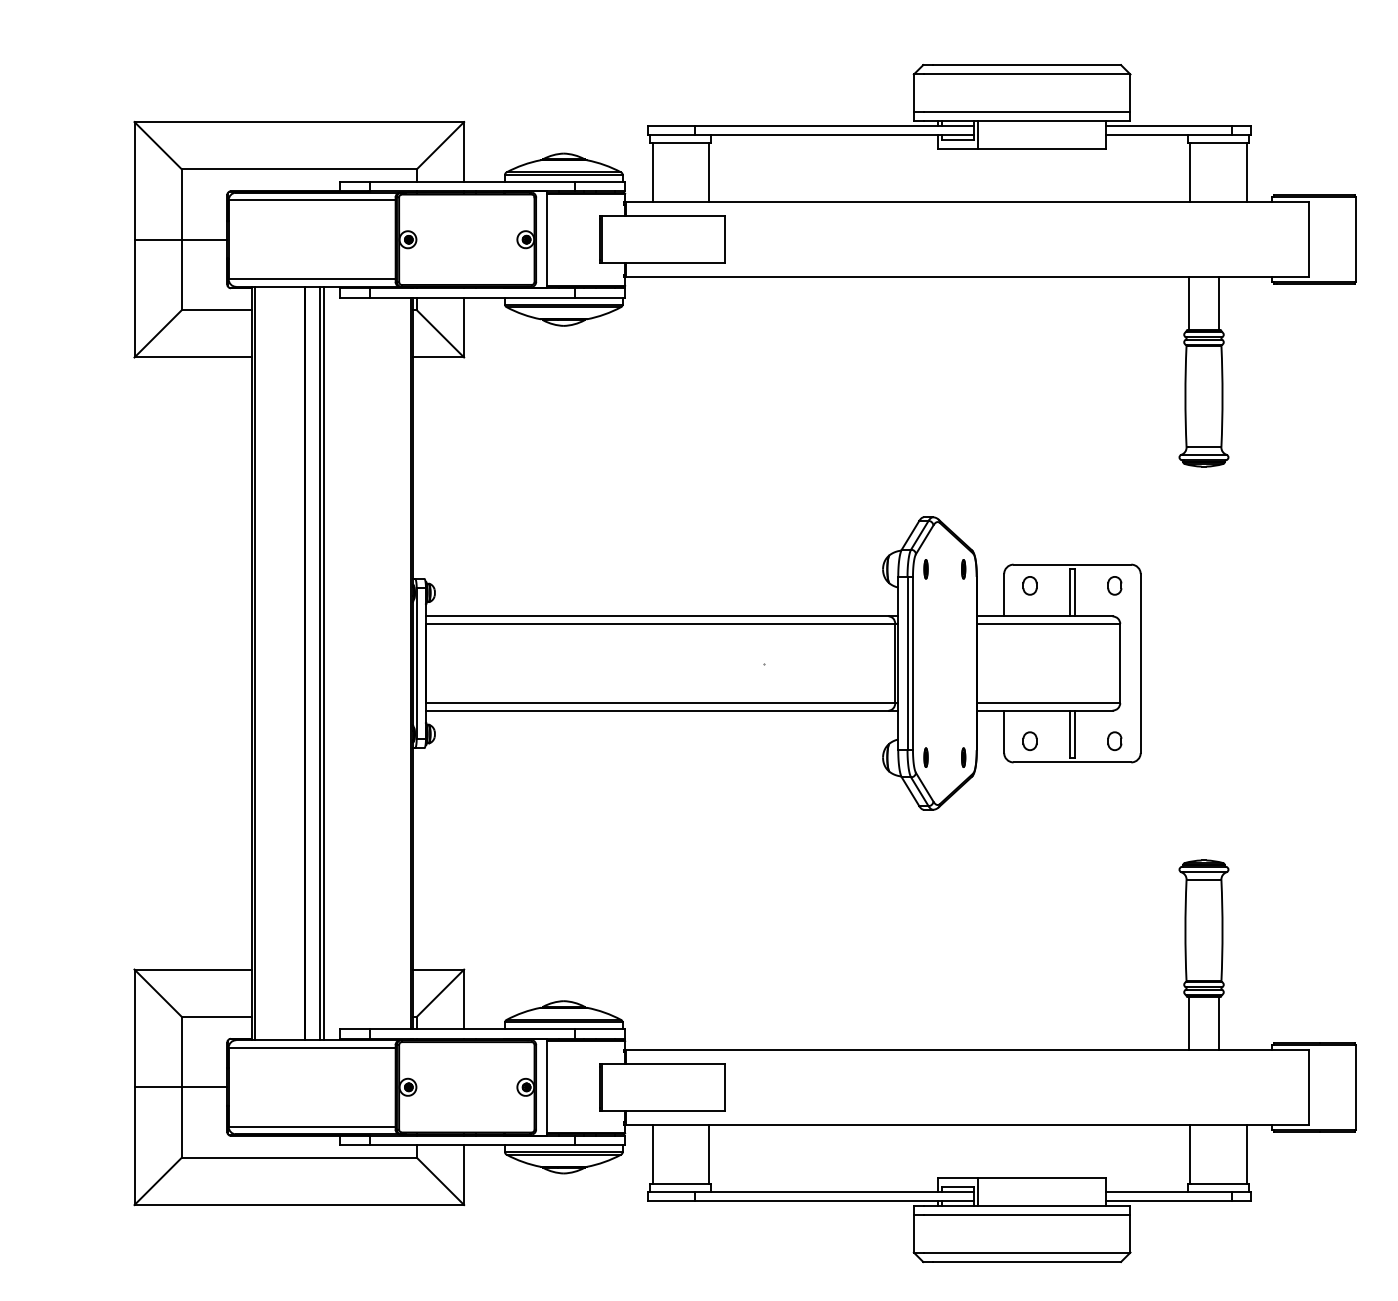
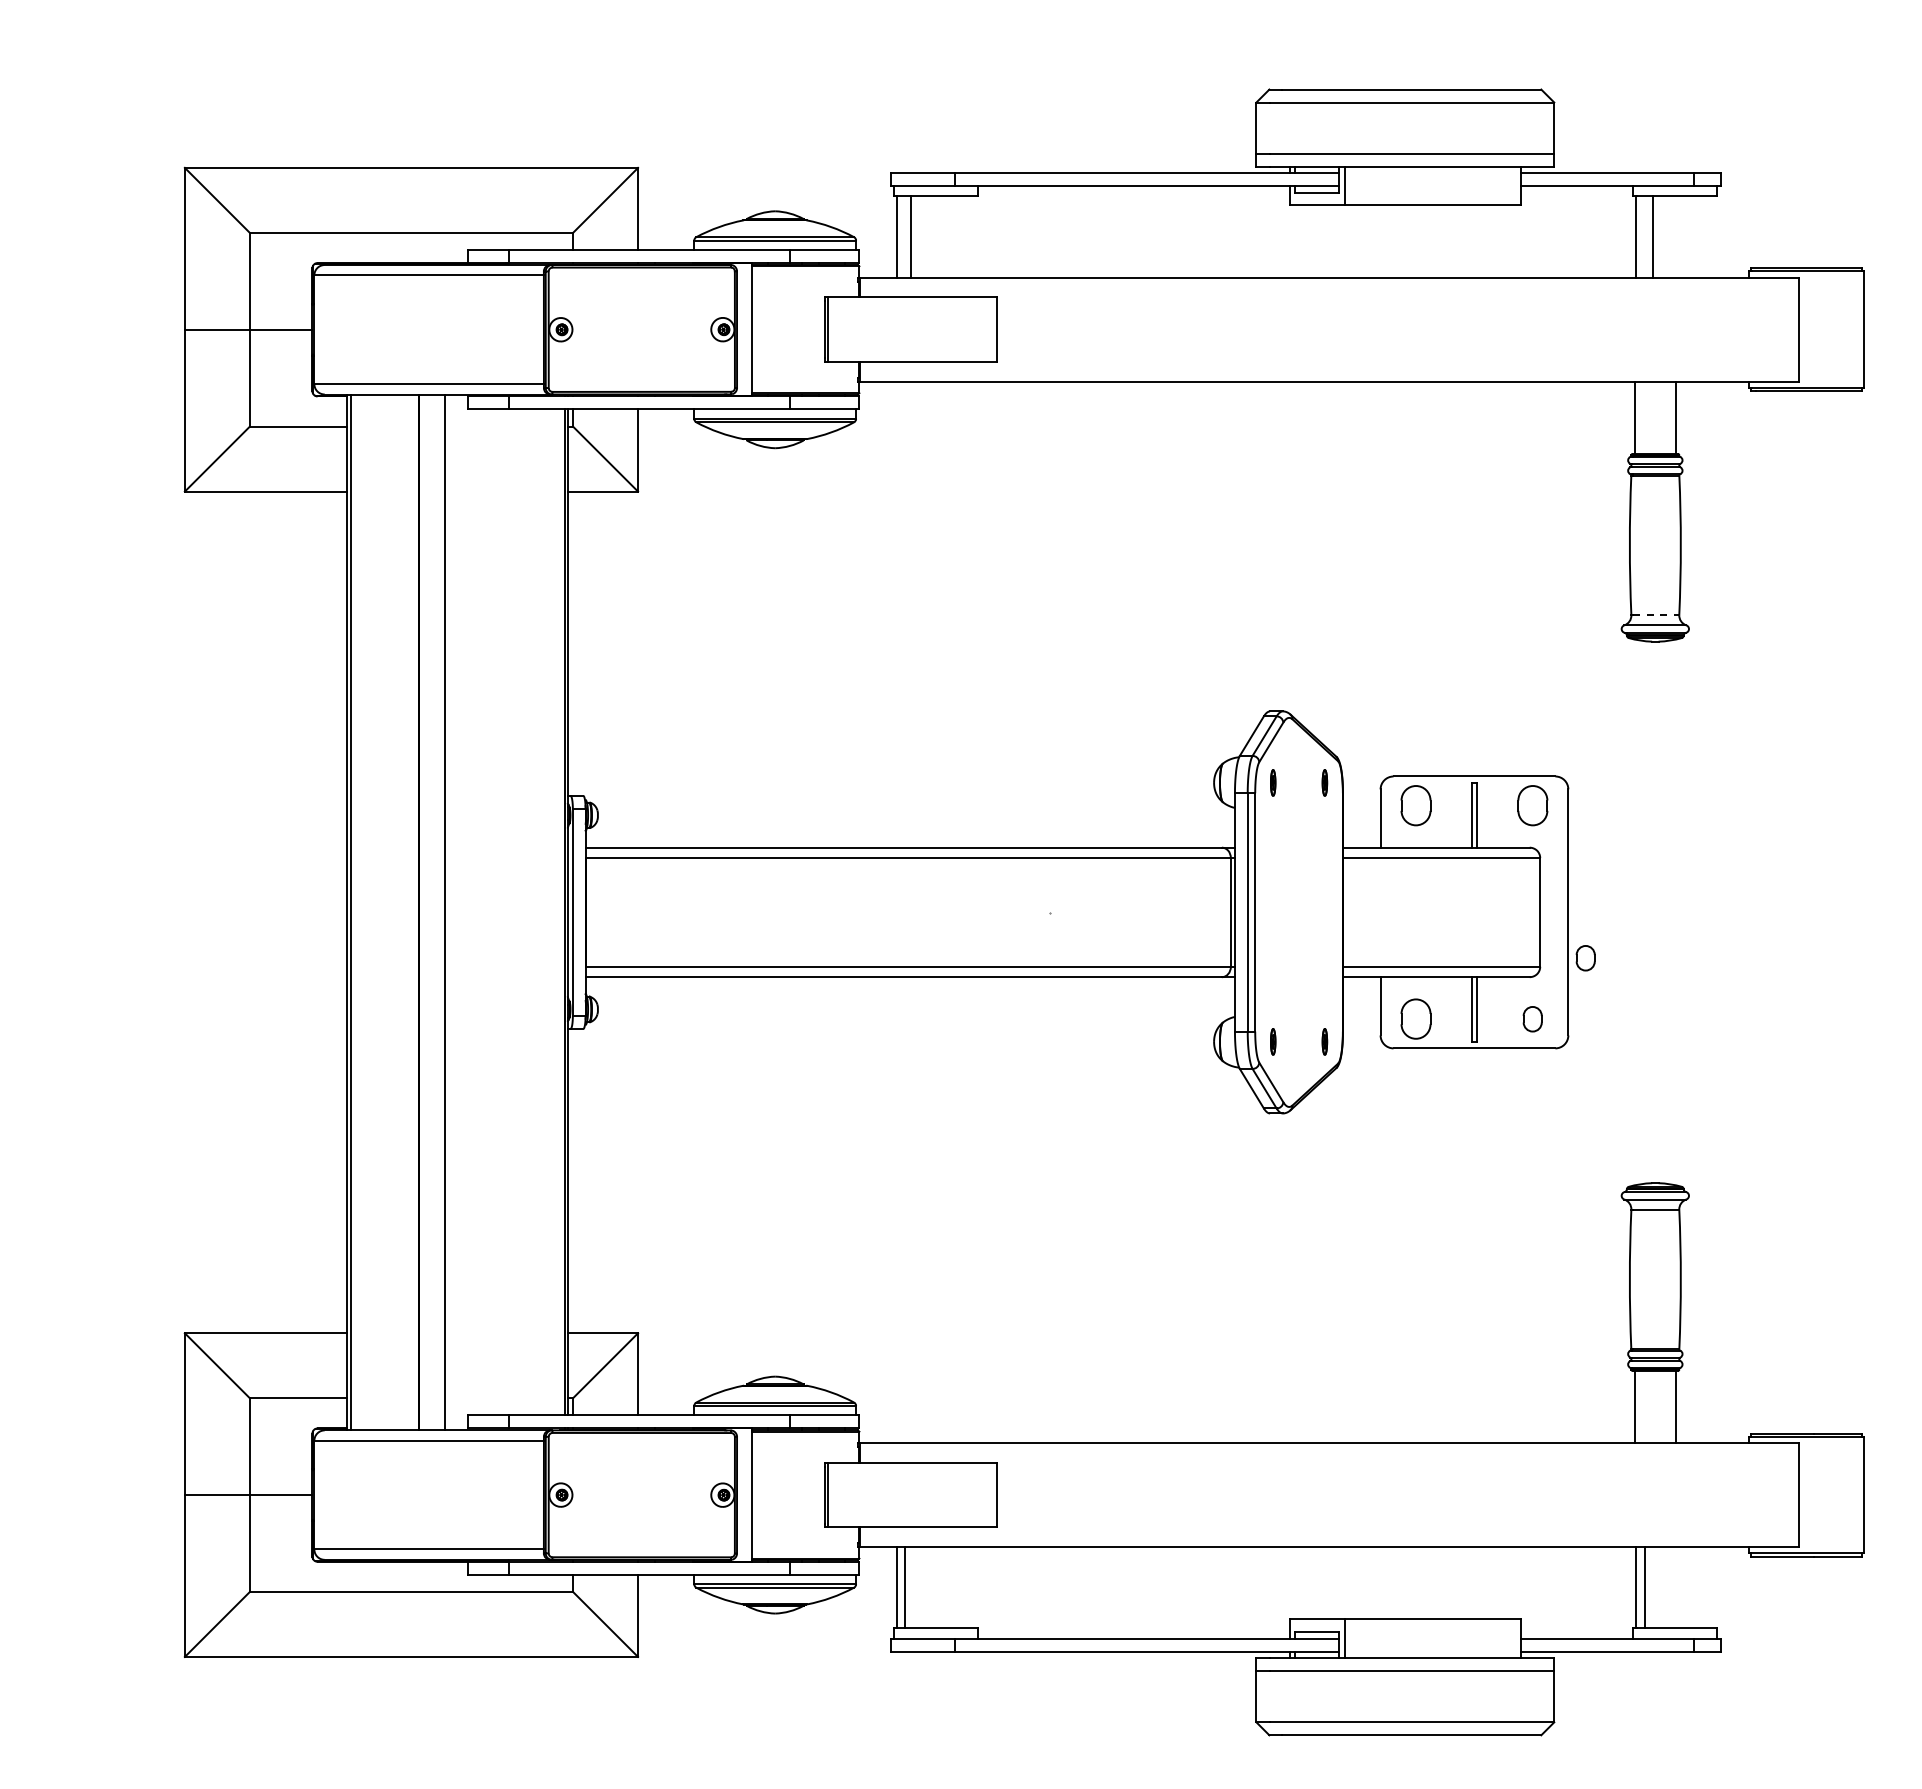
line: (708, 171) -> (910, 236), moved
line: (1247, 171) -> (1653, 236), moved
line: (1204, 447) -> (1656, 615), solid -> dashed
part: (1030, 585) -> (1416, 805), size x1.6
part: (1114, 585) -> (1532, 805), size x1.6
line: (320, 663) -> (440, 912), removed
part: (1153, 697) -> (1585, 958), added
part: (1030, 741) -> (1416, 1019), size x1.6
line: (708, 1154) -> (904, 1587), moved
line: (1247, 1154) -> (1645, 1587), moved

